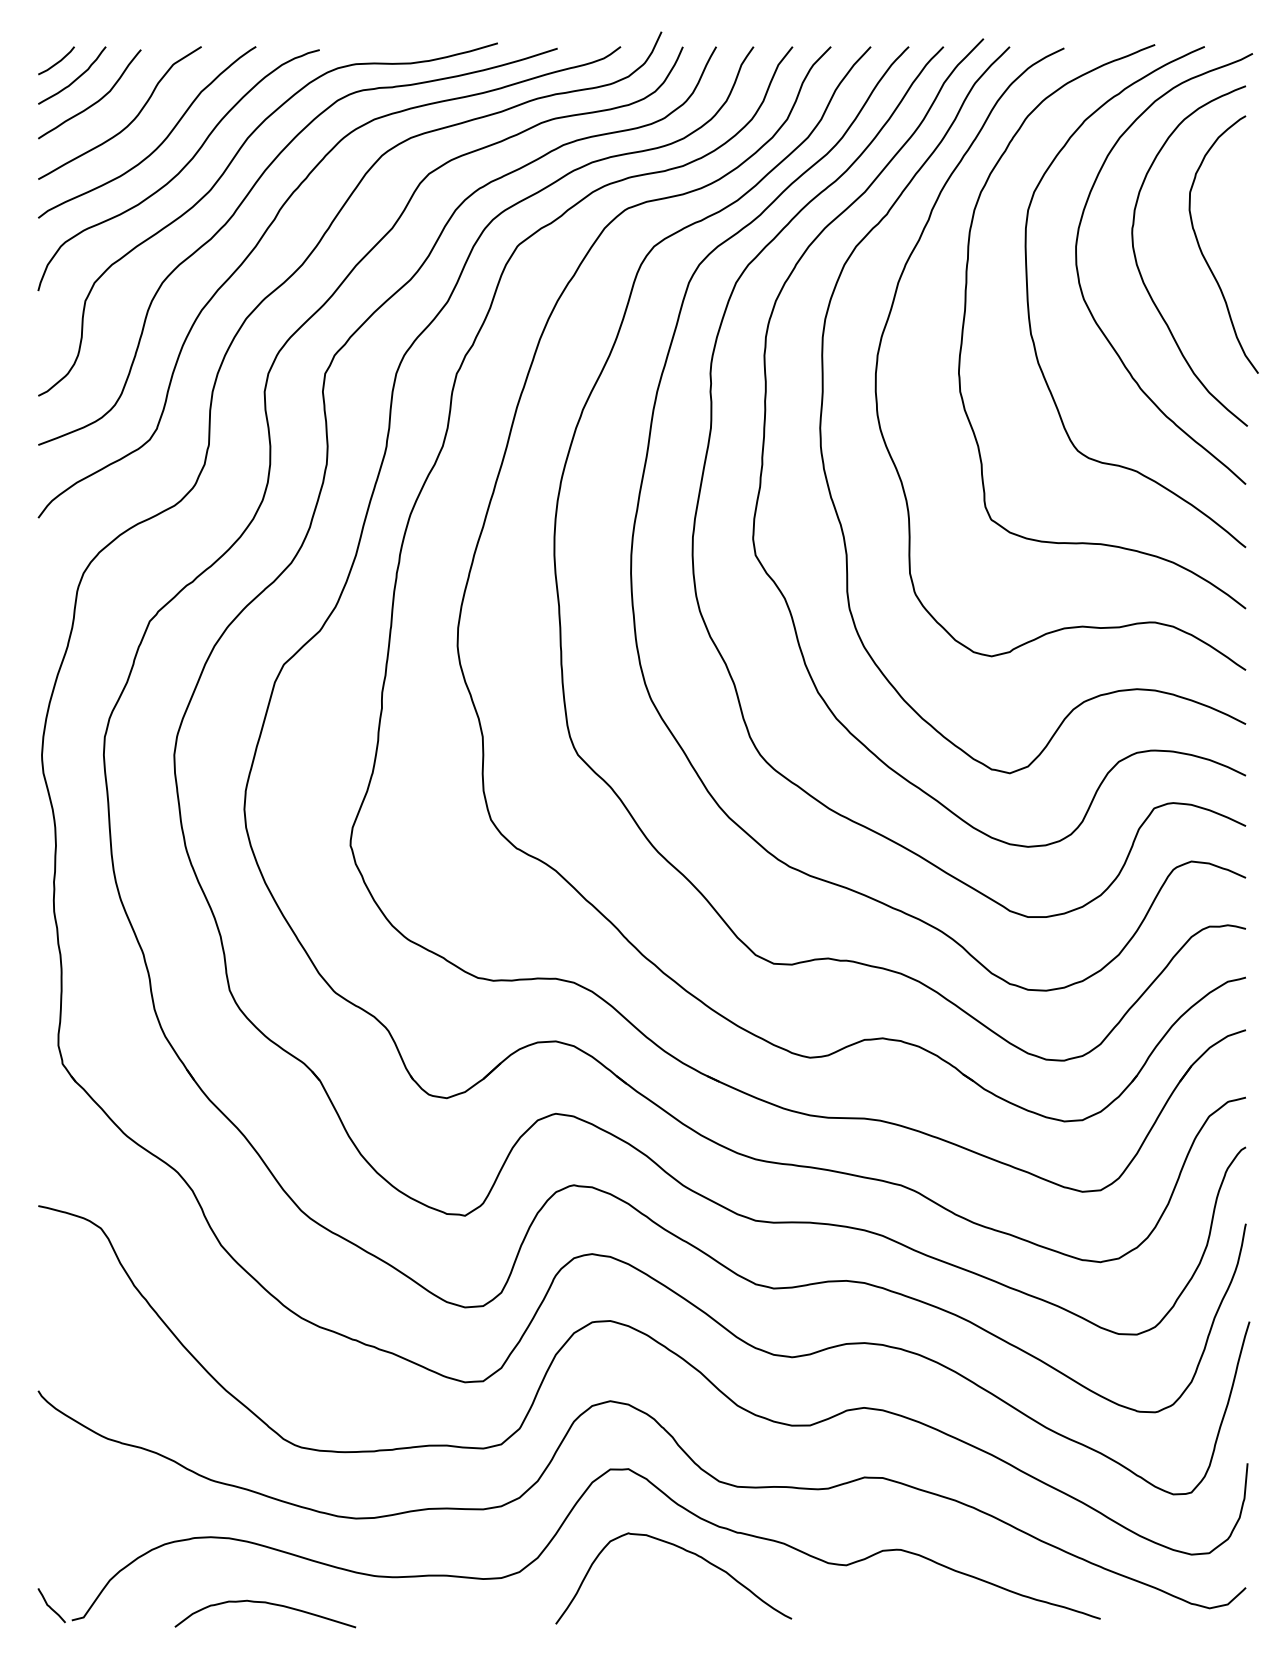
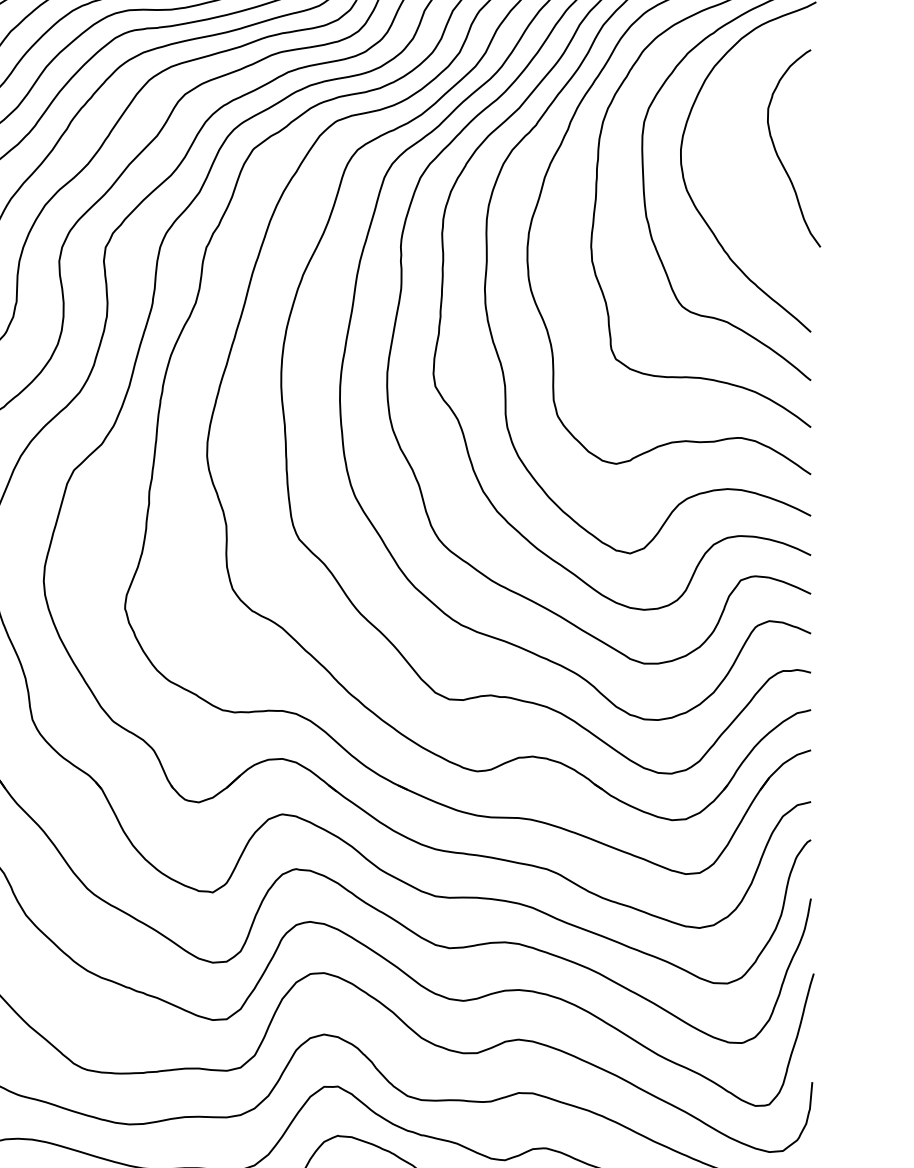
curve: (1141, 273) -> (731, 170), removed

